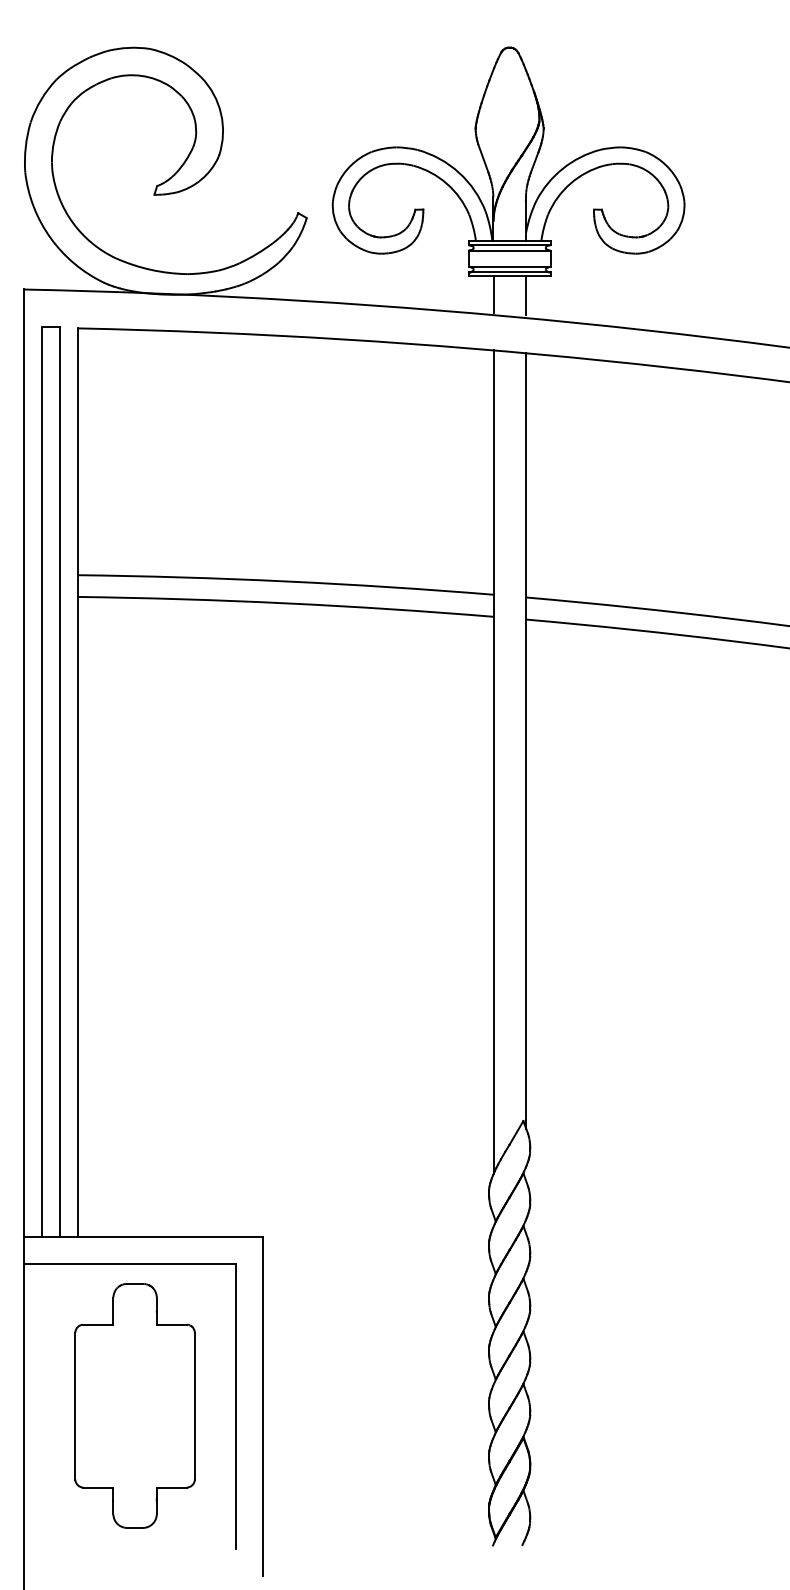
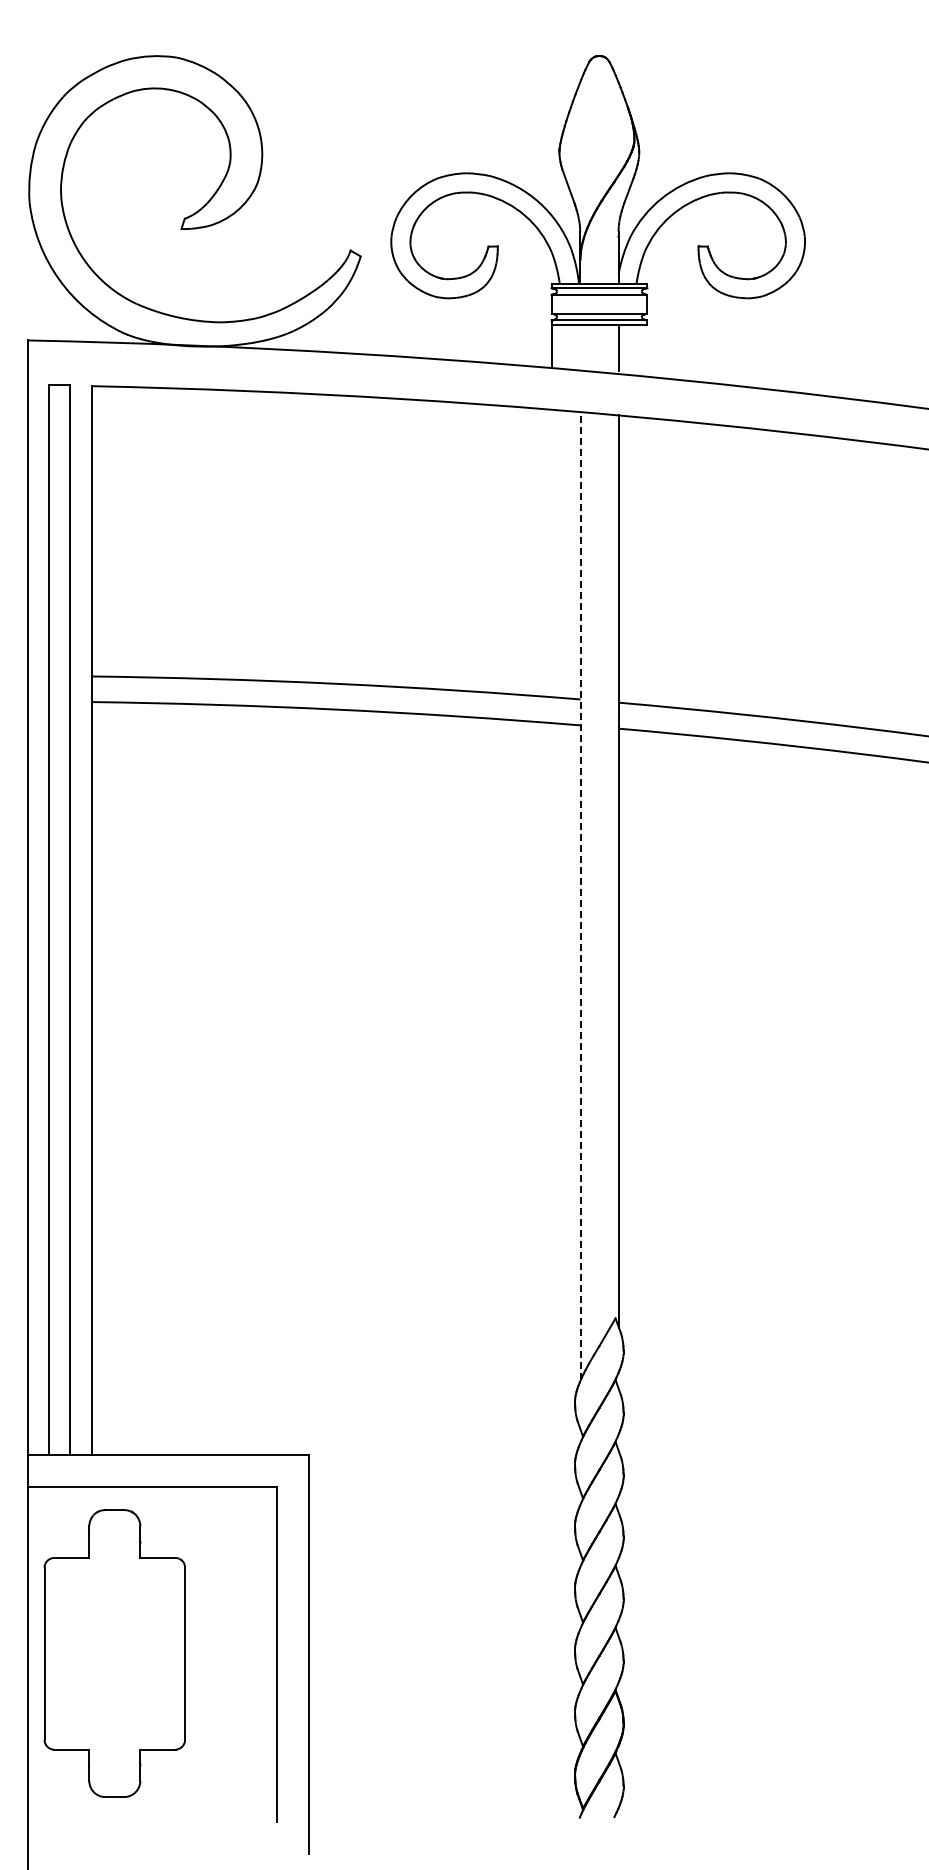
line: (493, 294) -> (551, 346), moved
line: (493, 761) -> (580, 895), solid -> dashed
part: (134, 1405) -> (114, 1653), moved

